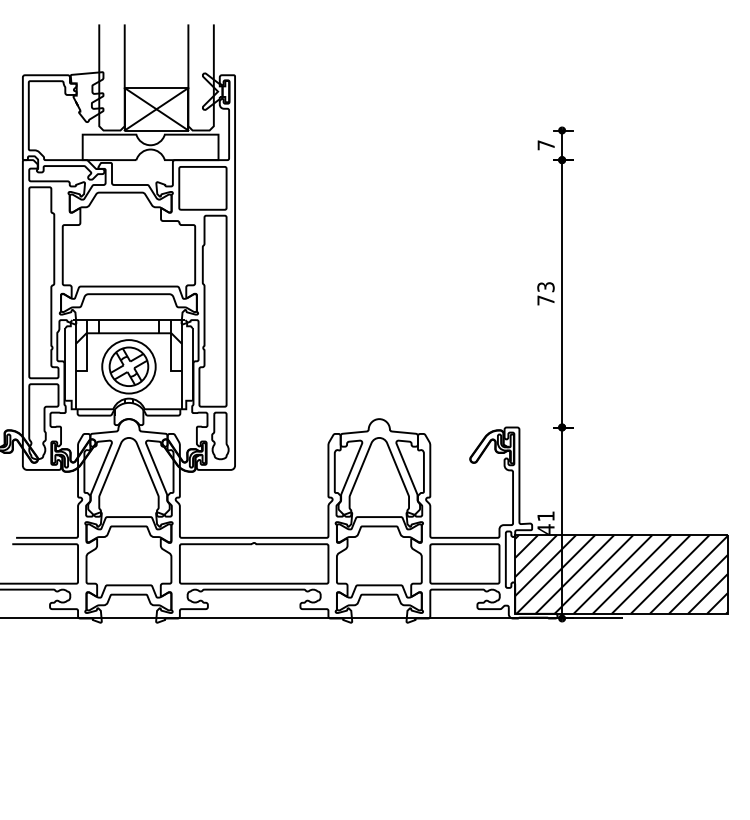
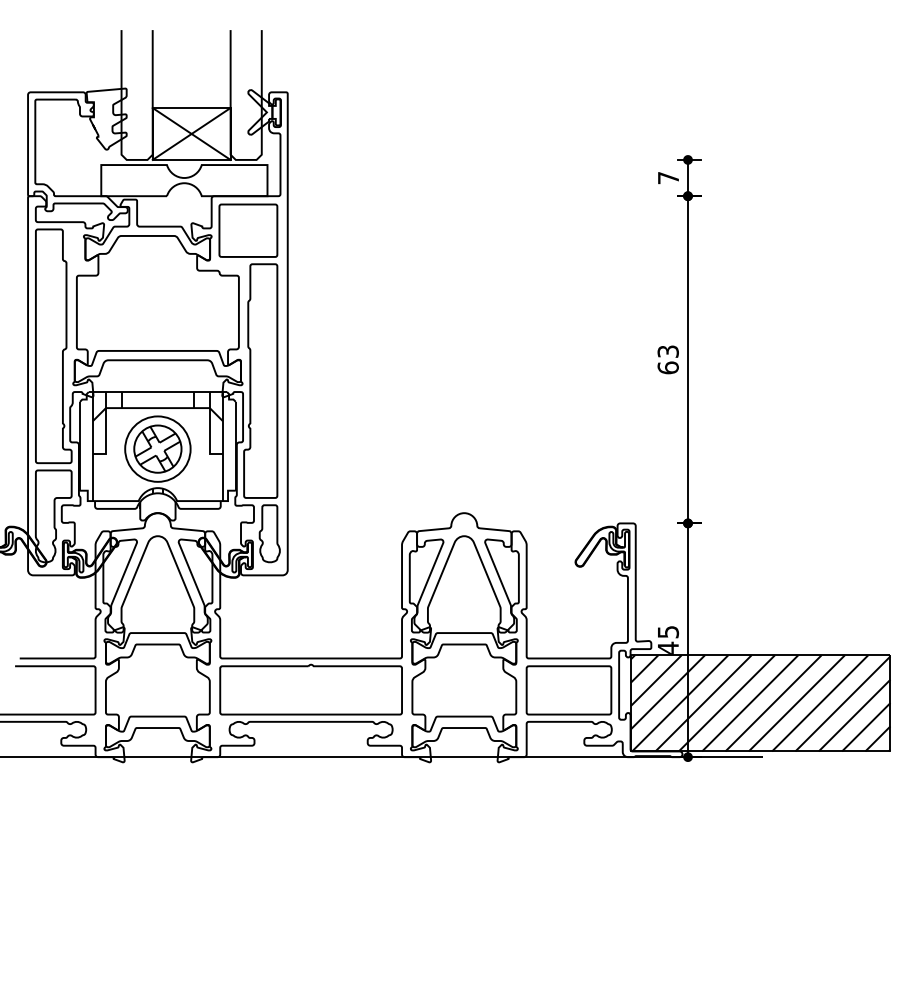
text: (545, 300) -> (667, 367), 73 -> 63
text: (546, 516) -> (668, 632), 41 -> 45

